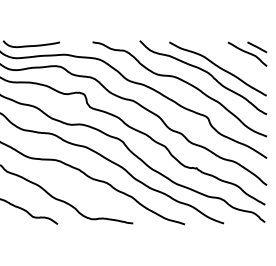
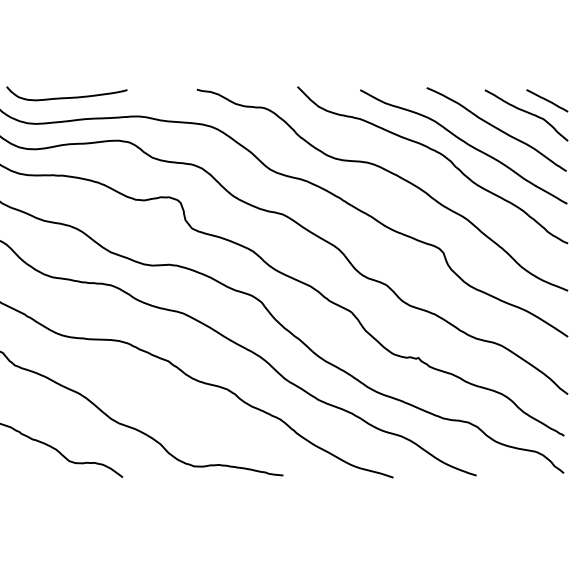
curve: (233, 60) -> (496, 128), added

